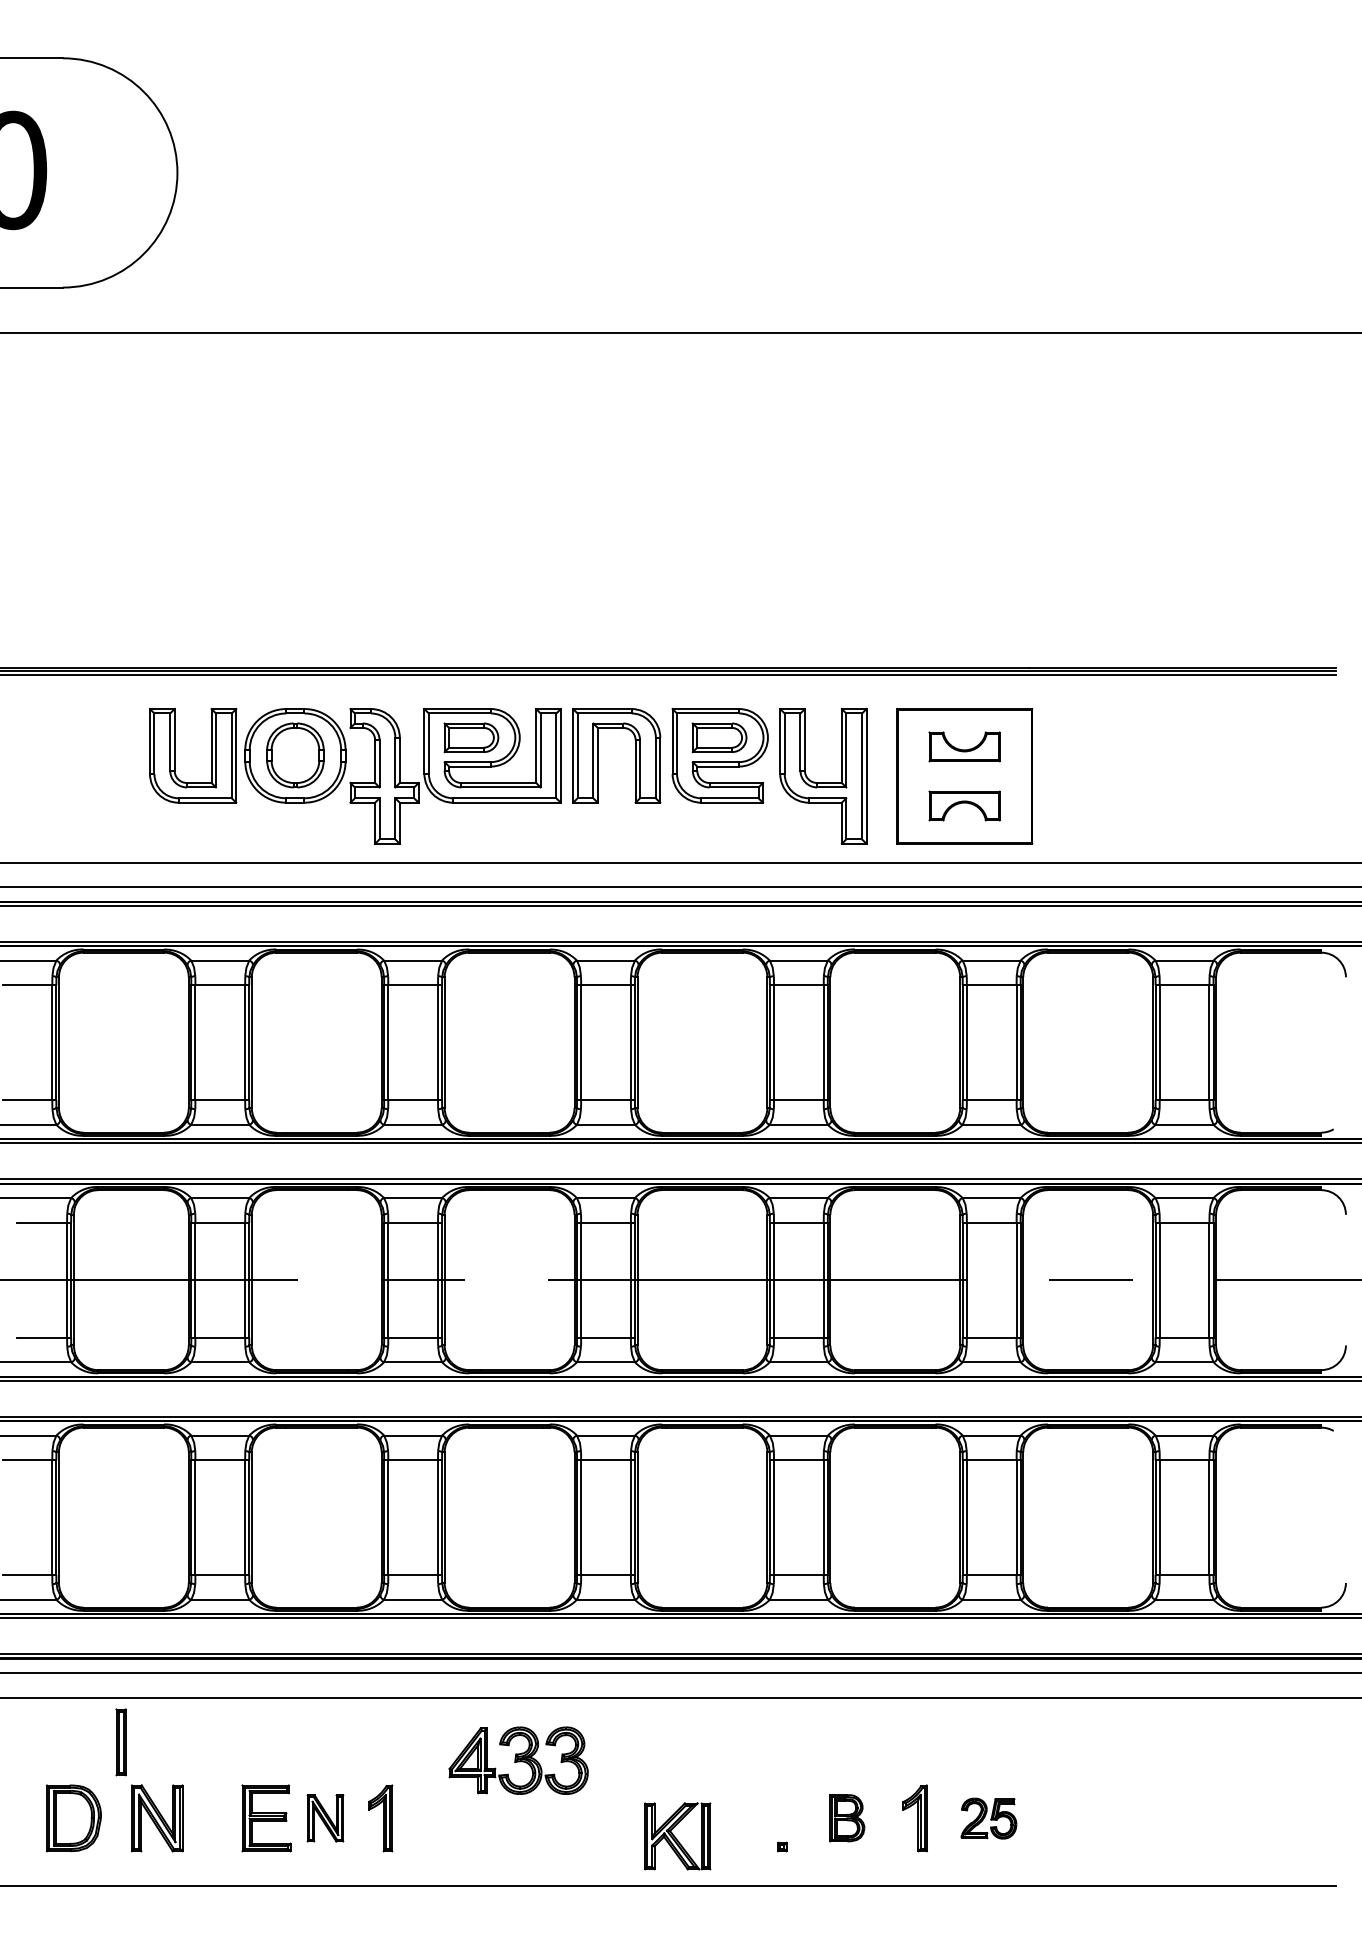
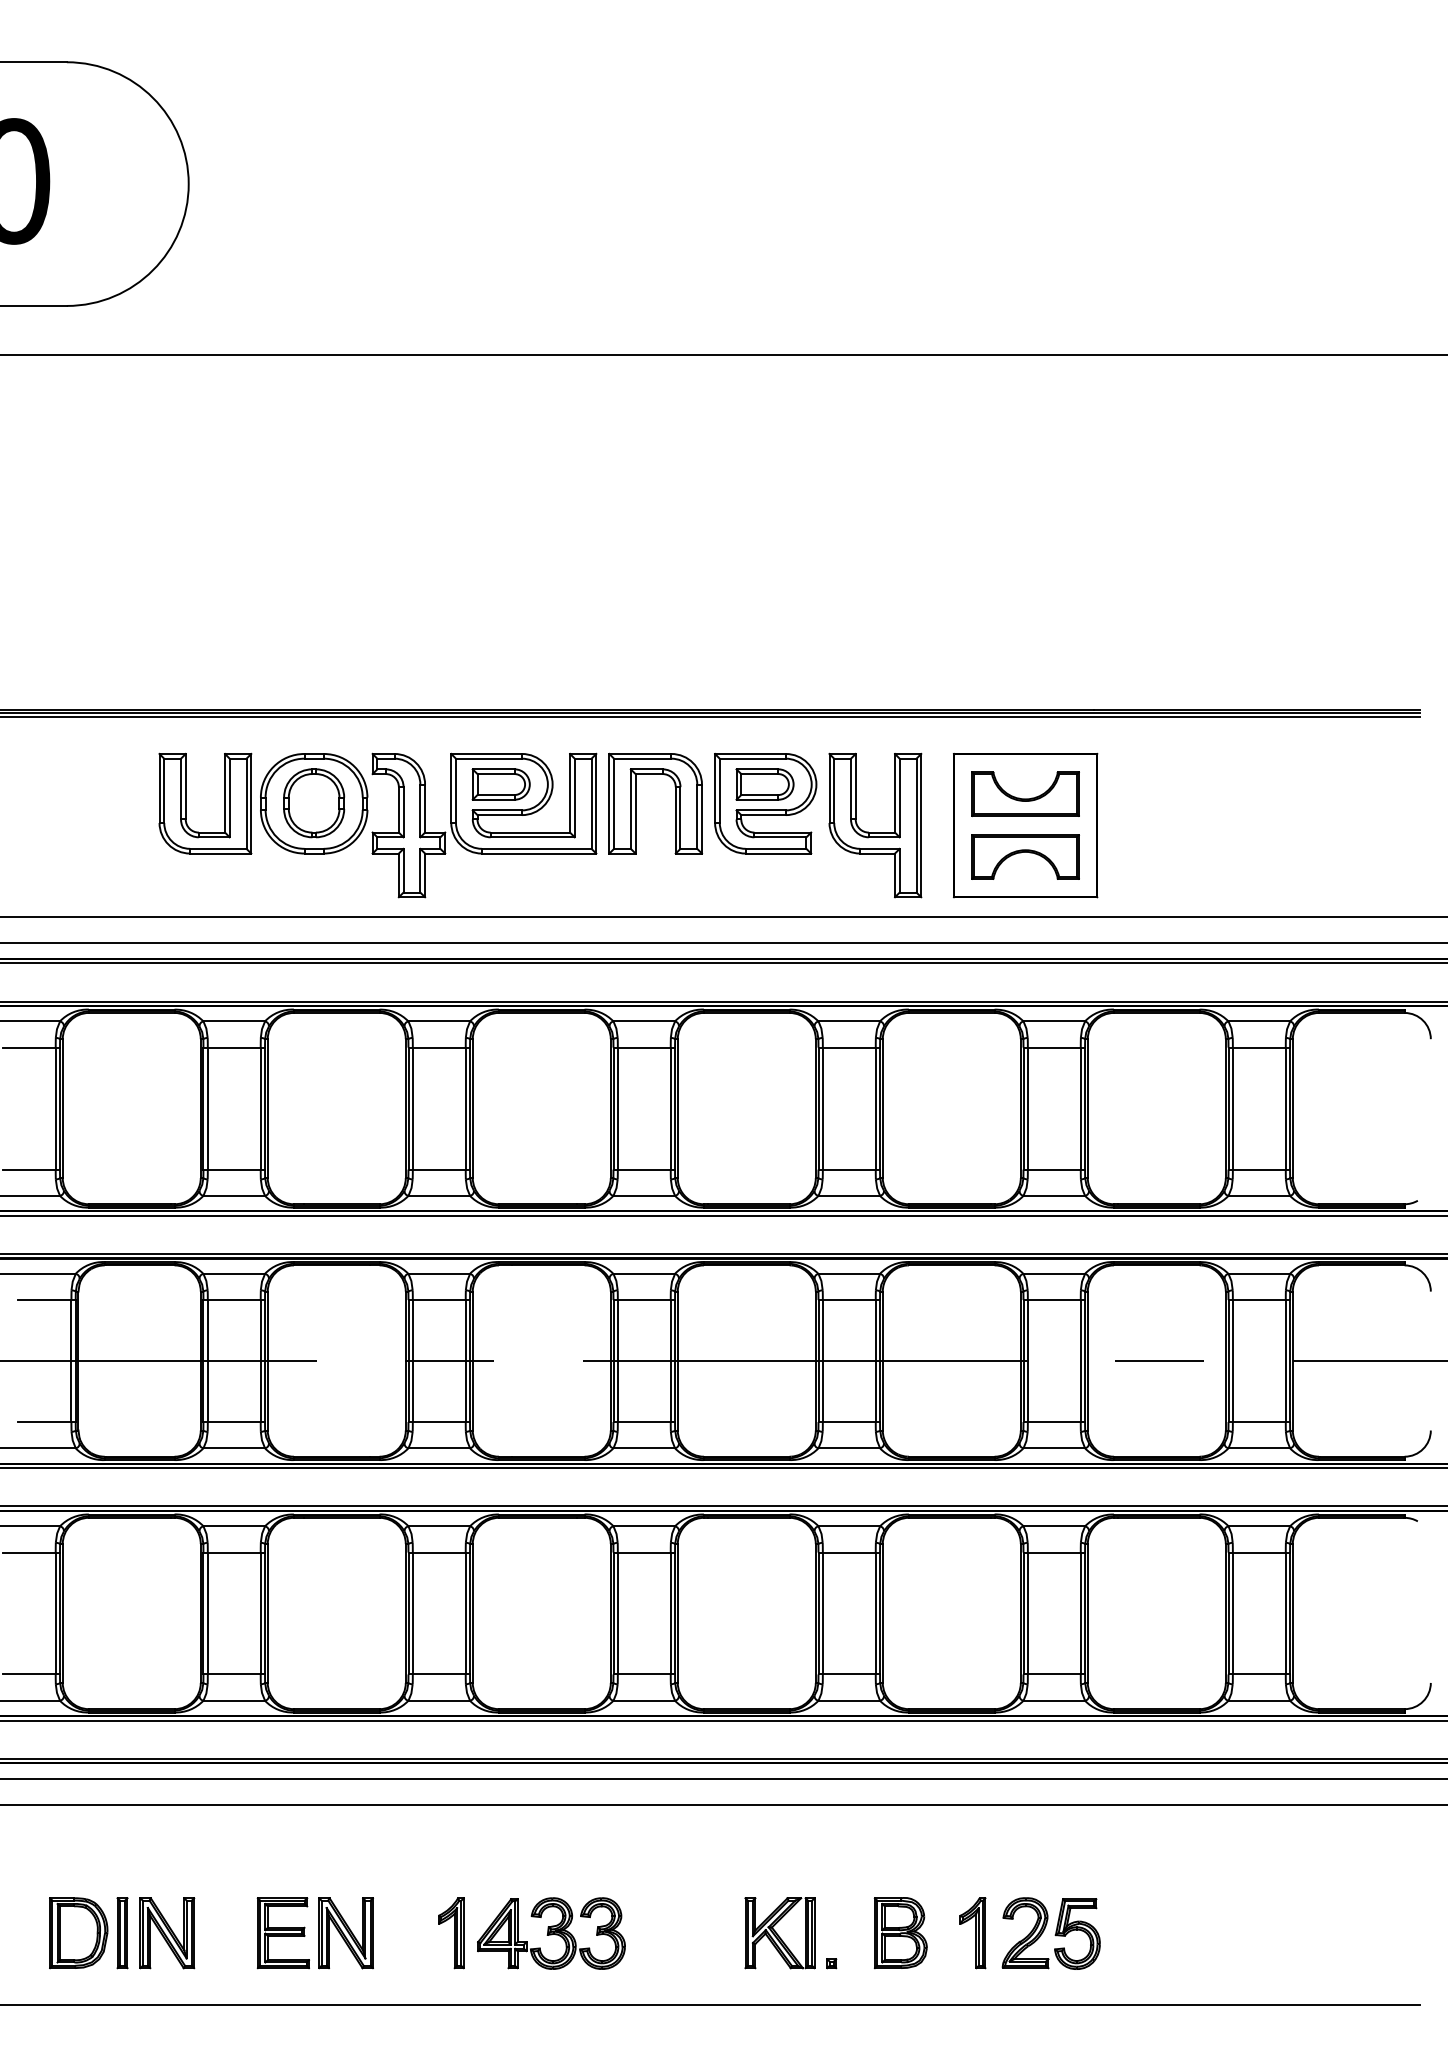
part: (964, 746) -> (1025, 793), size x1.43
part: (964, 805) -> (1025, 856), size x1.43
part: (120, 1742) -> (121, 1933), moved
part: (518, 1760) -> (551, 1933), moved
part: (325, 1818) -> (346, 1933), size x1.43
part: (380, 1818) -> (451, 1933), moved
part: (846, 1818) -> (899, 1933), size x1.43
part: (988, 1818) -> (1050, 1933), size x1.67
part: (677, 1836) -> (779, 1933), moved

